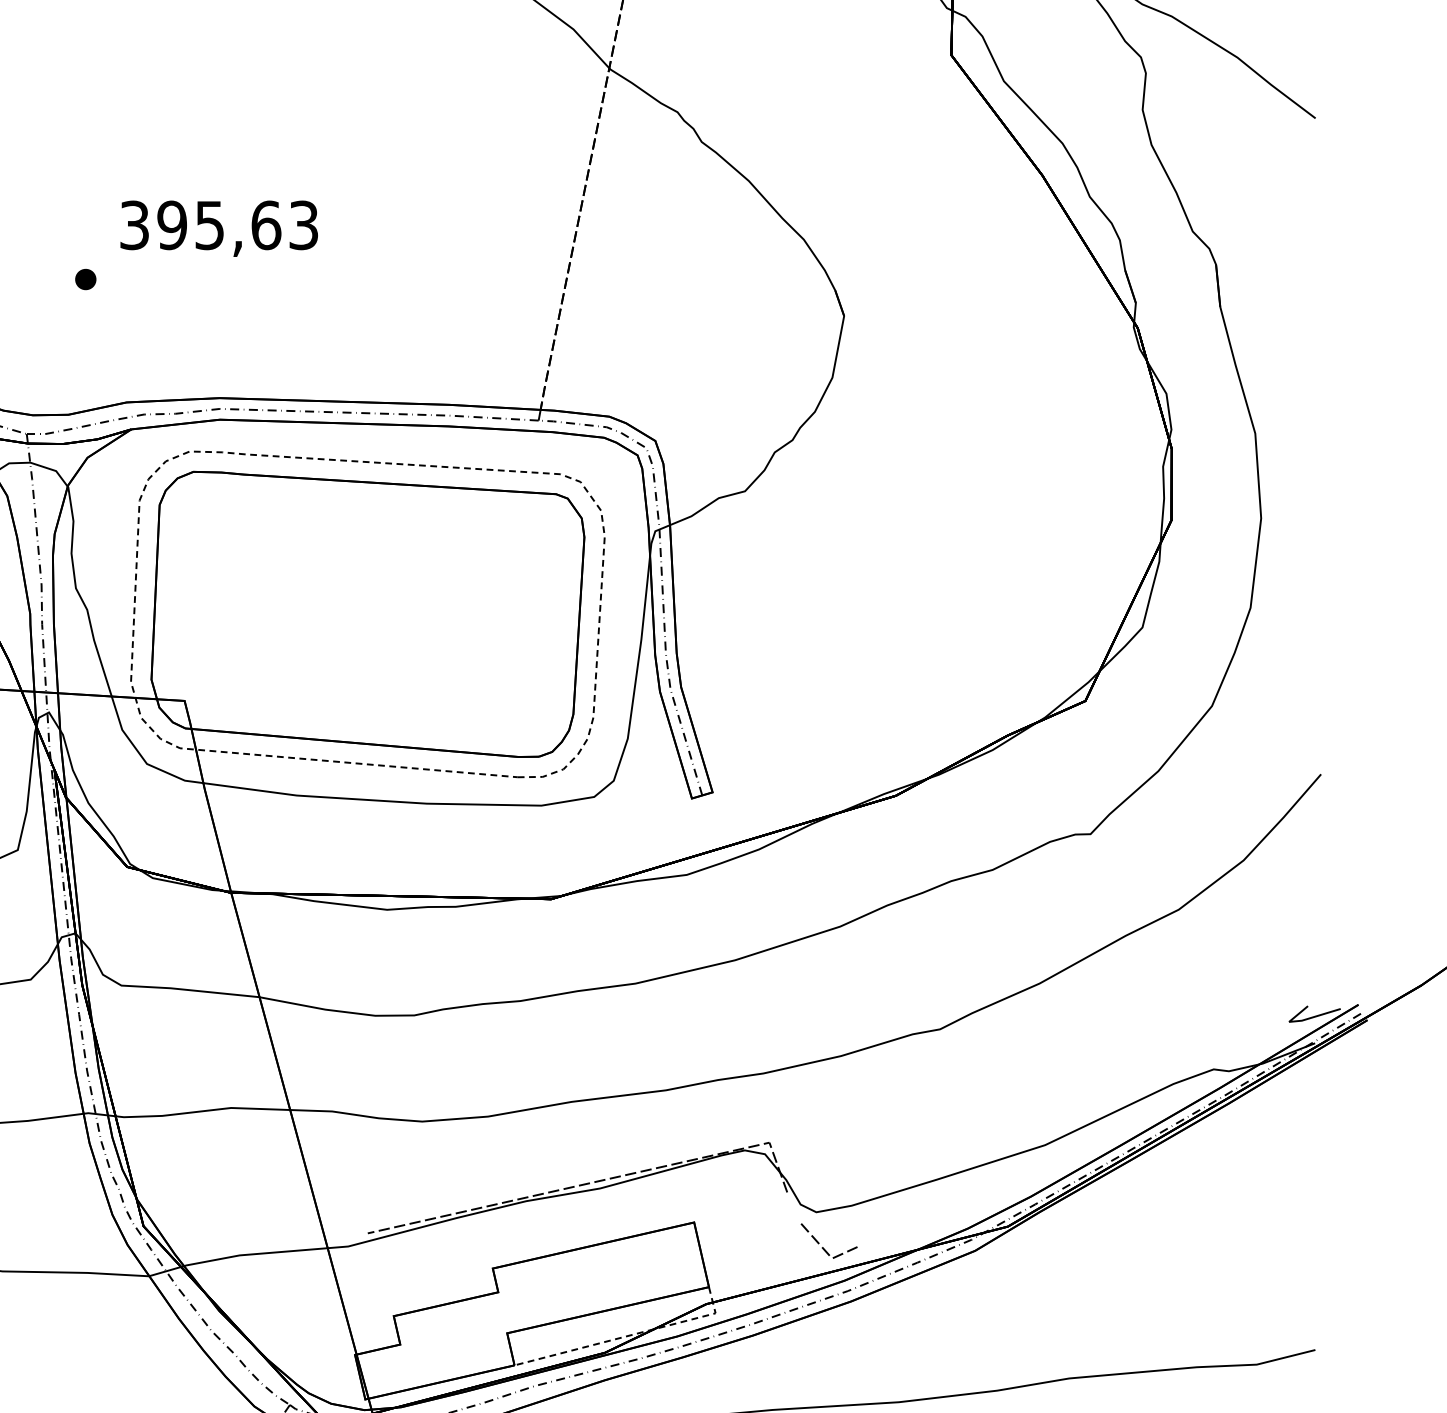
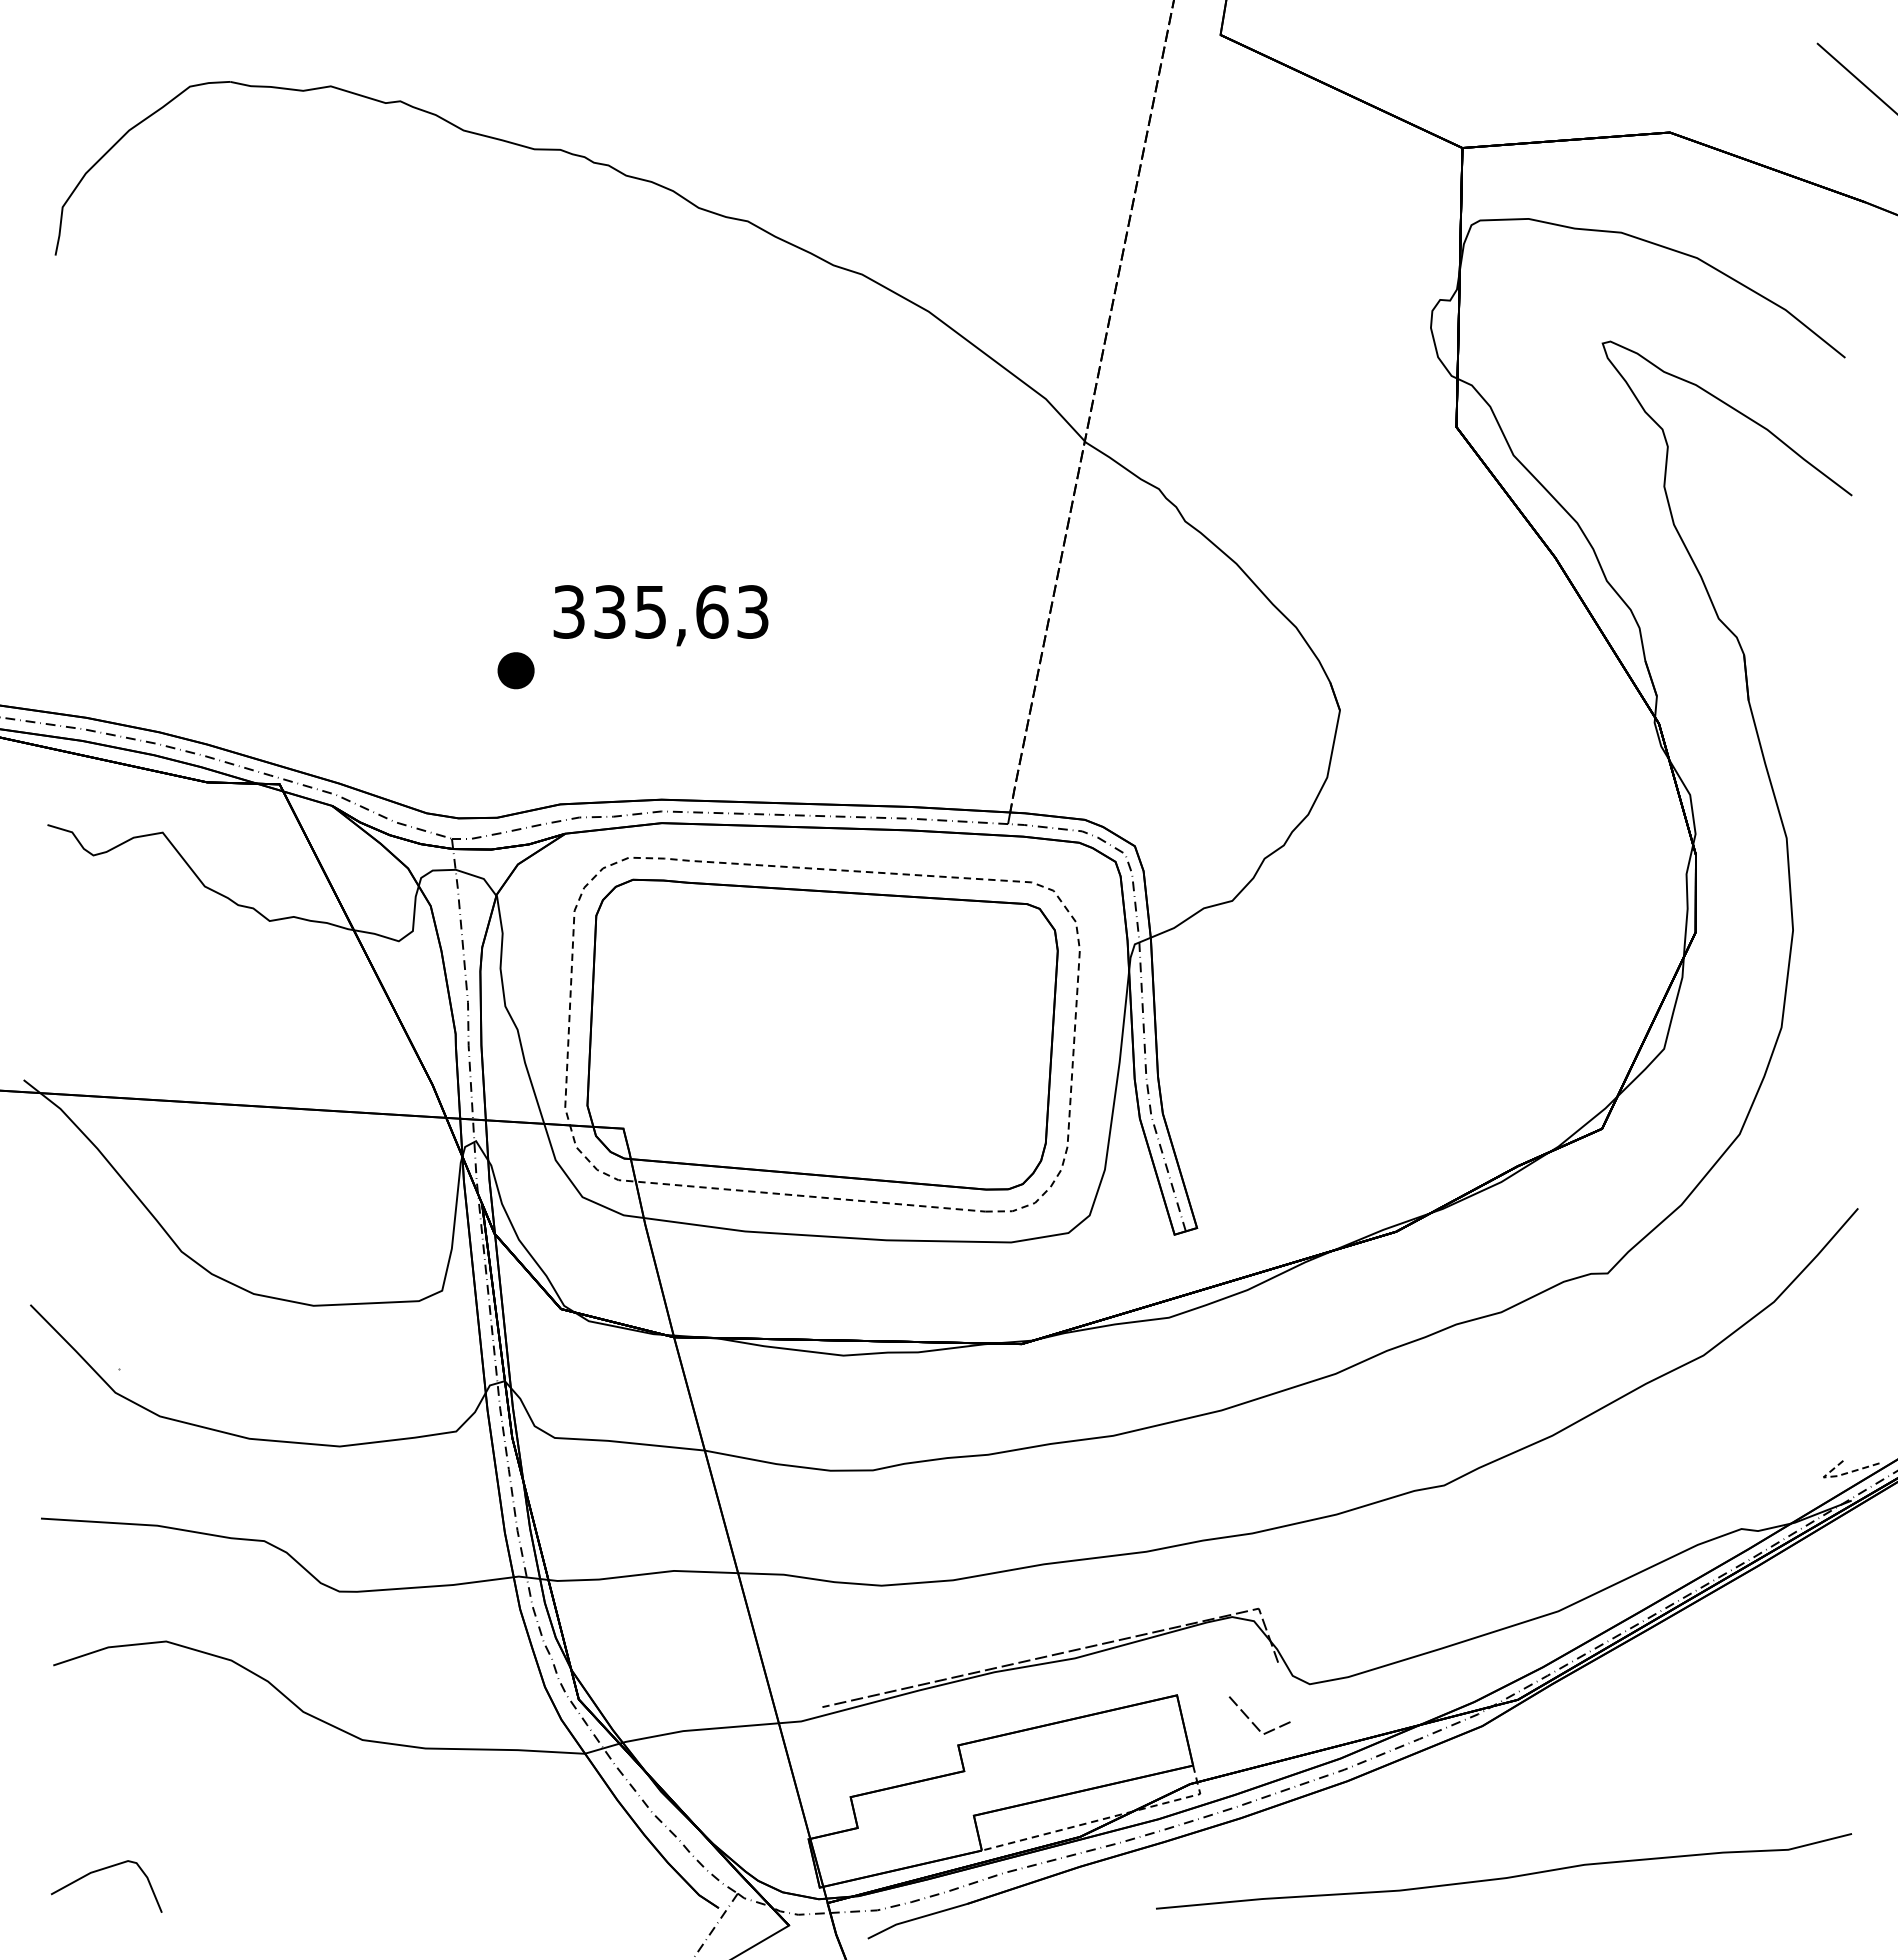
text: (171, 224) -> (609, 611), 395,63 -> 335,63
part: (85, 279) -> (515, 670), size x1.6
line: (1302, 1020) -> (1838, 1475), solid -> dashed
line: (823, 1247) -> (1253, 1722), moved

